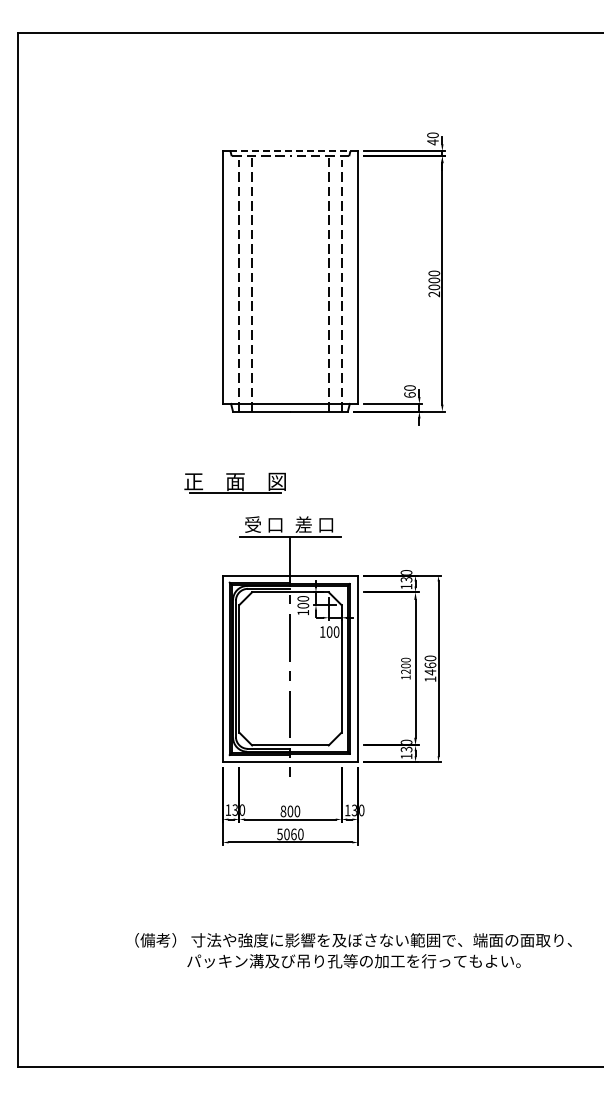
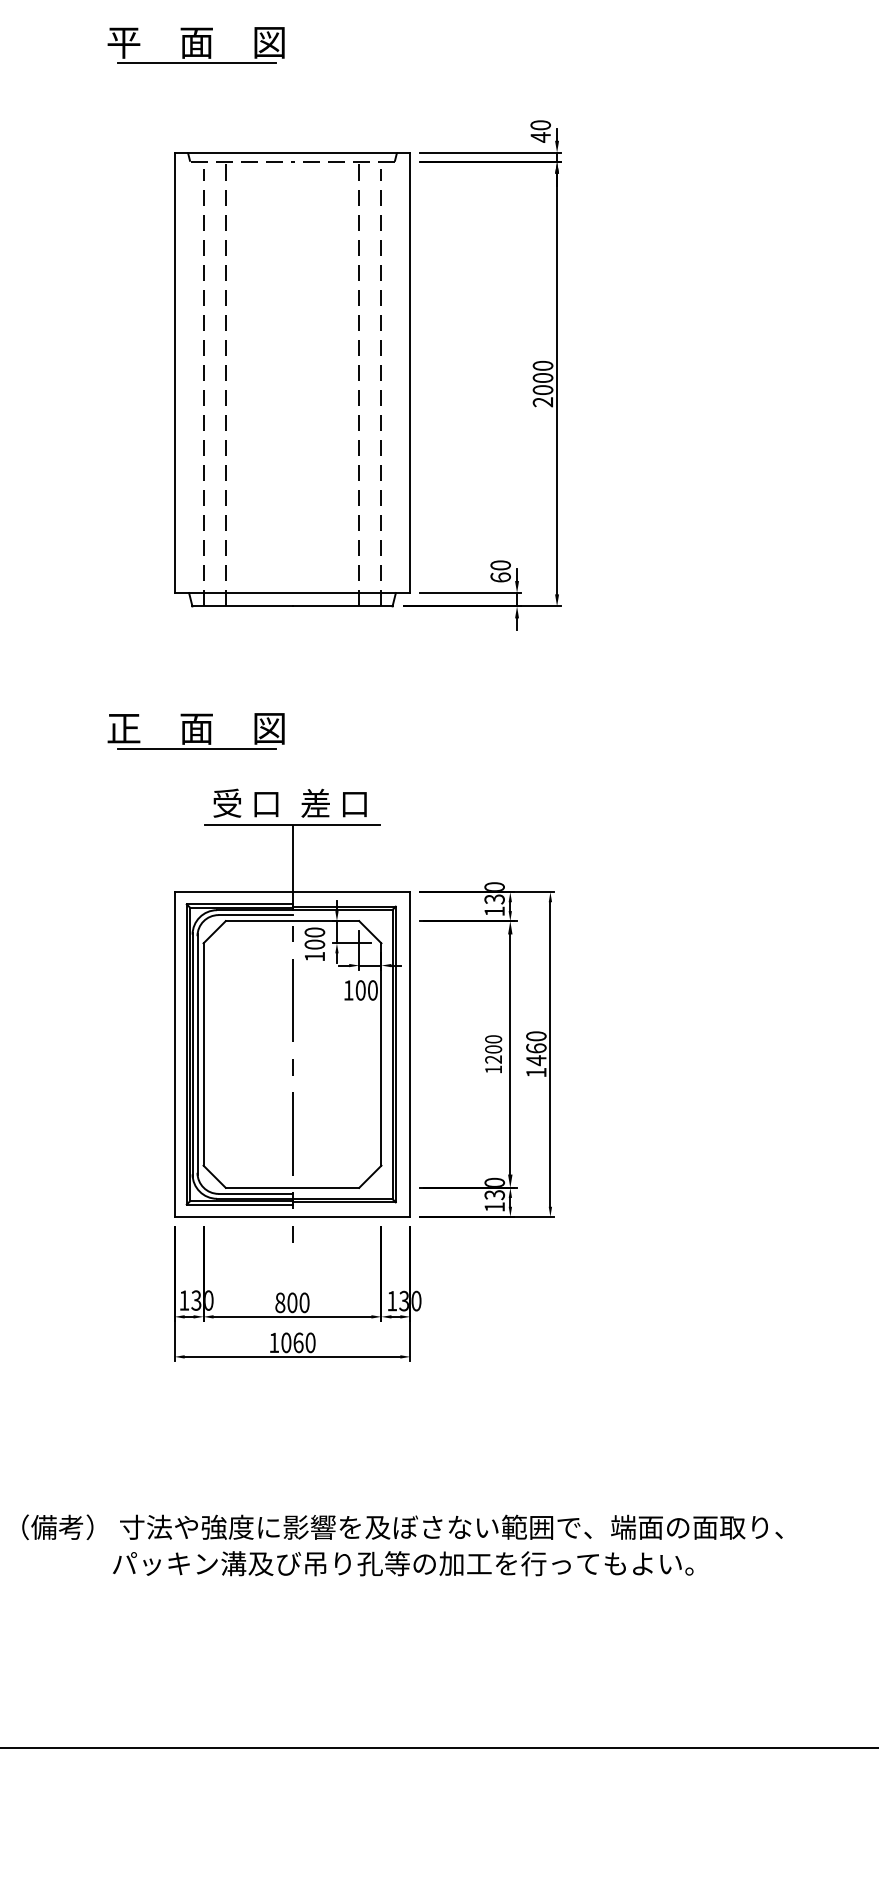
part: (234, 89) -> (195, 45), added
line: (290, 151) -> (292, 153), dashed -> solid
text: (279, 834) -> (273, 1342), 5060 -> 1060

